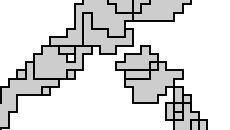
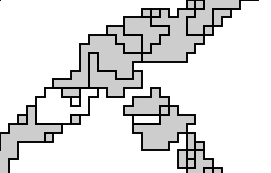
fill: (62, 61) -> (66, 105), removed
fill: (137, 73) -> (146, 118), removed

